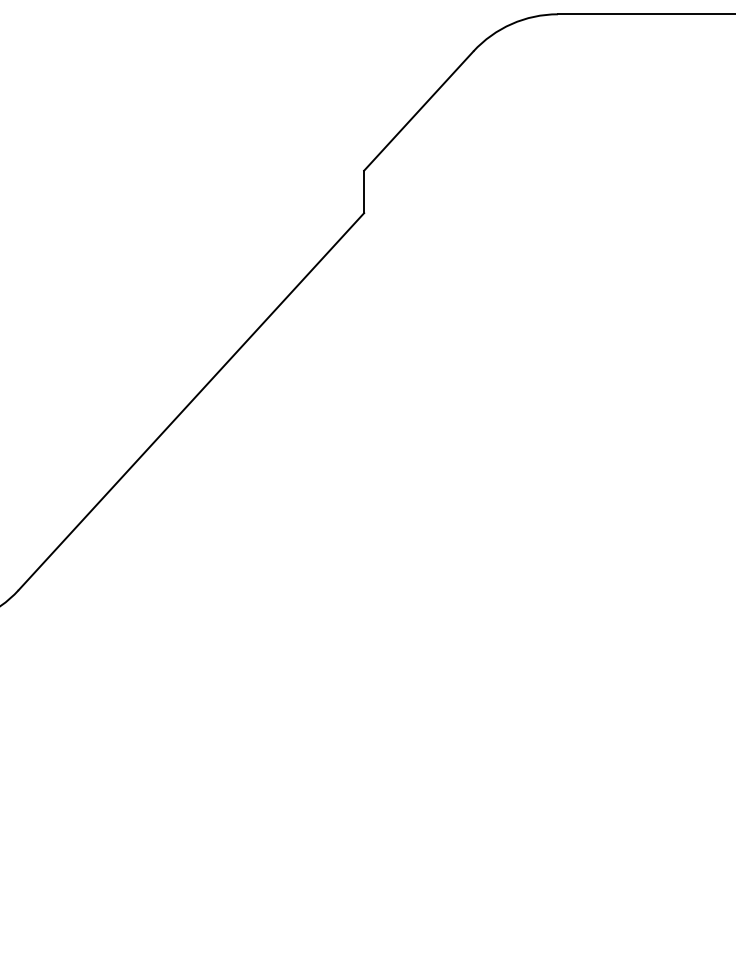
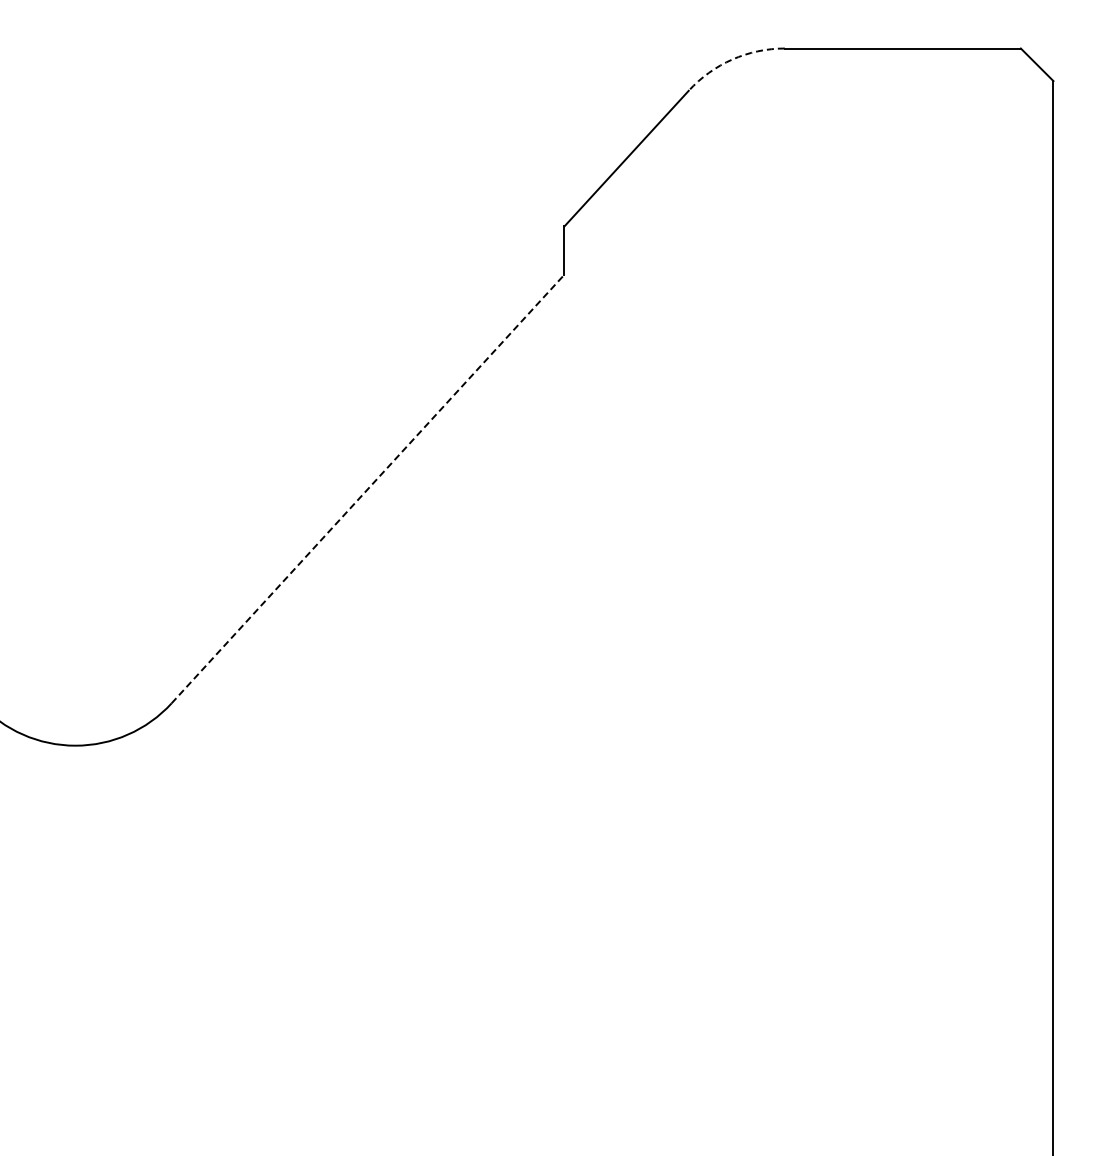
arc: (511, 23) -> (732, 59), solid -> dashed
line: (191, 402) -> (368, 489), solid -> dashed

